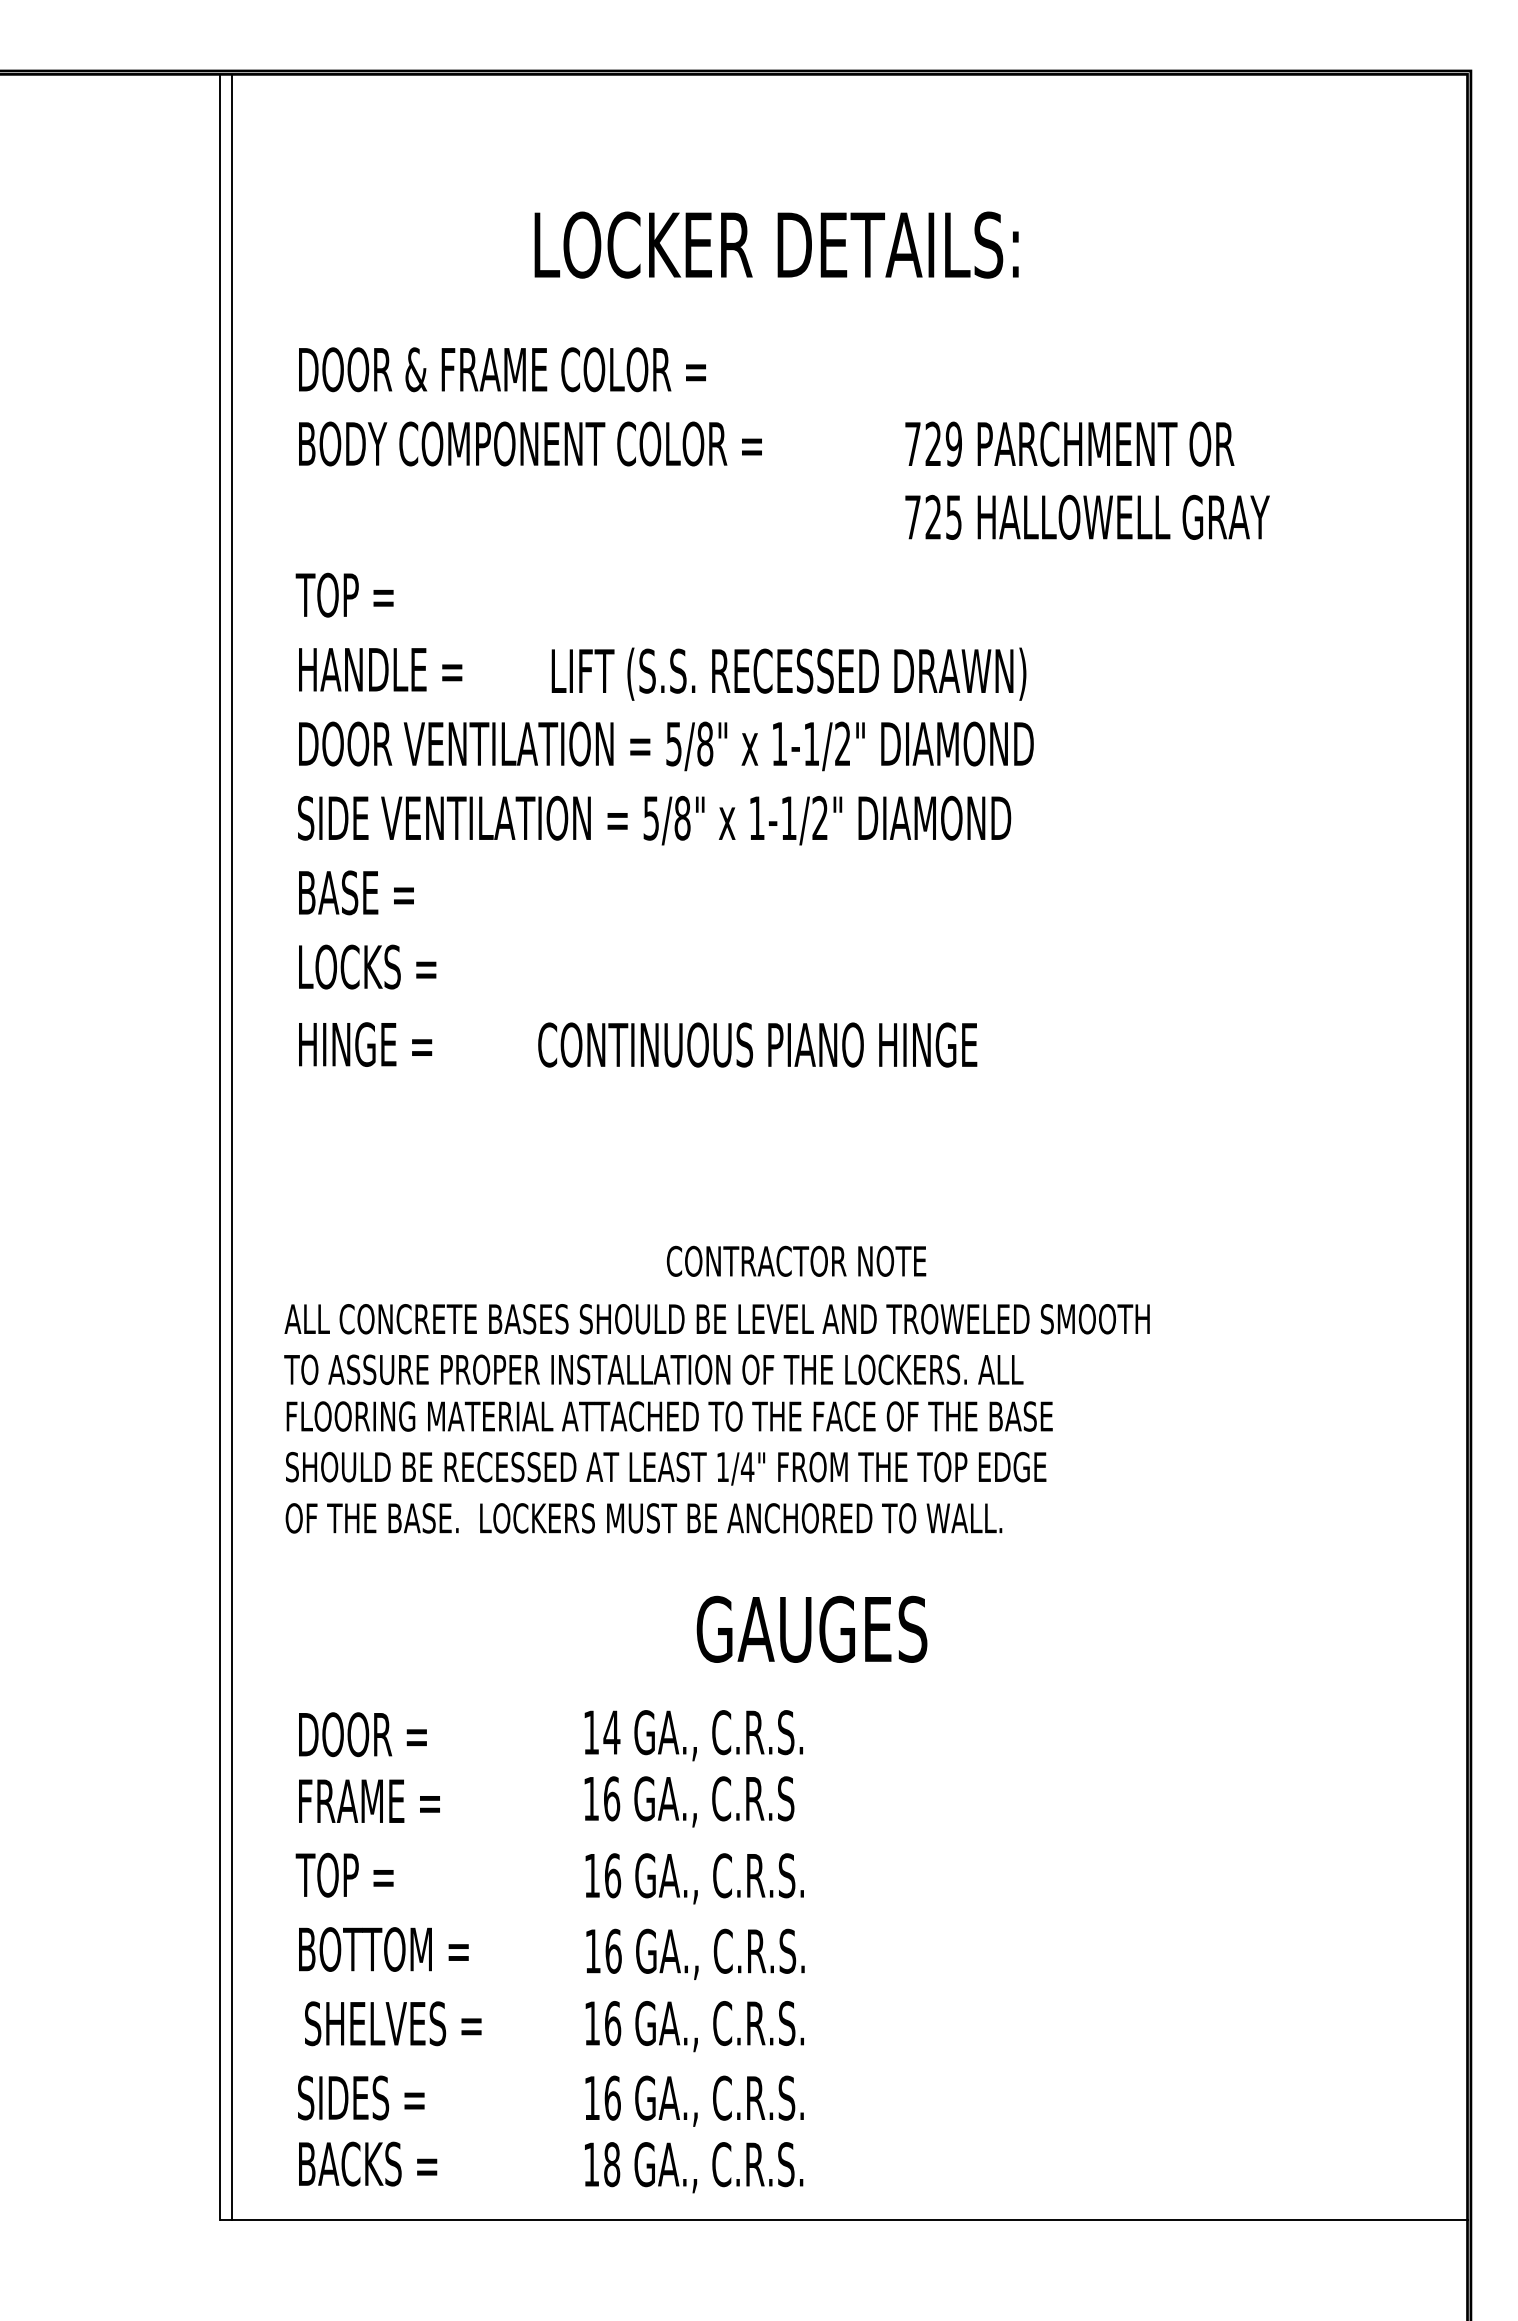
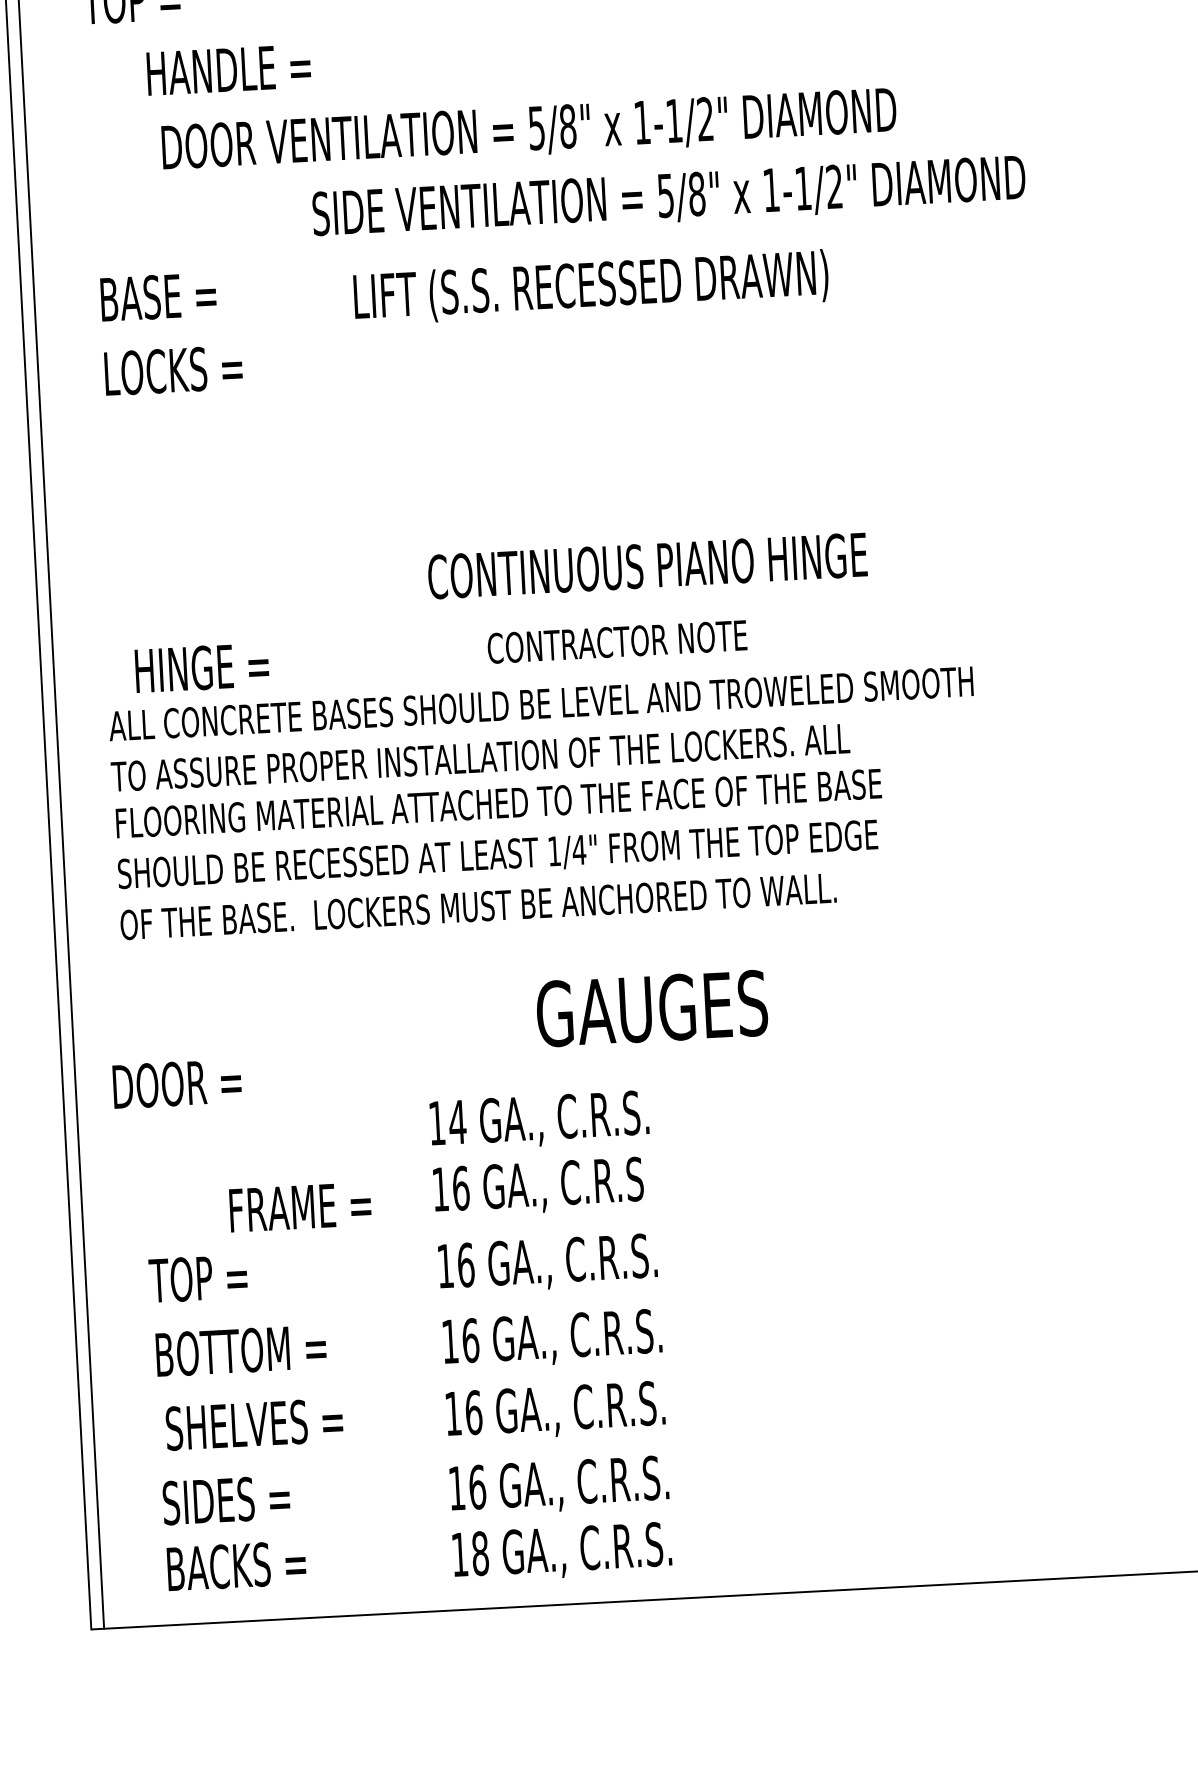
text: (380, 669) -> (228, 69), moved
text: (788, 673) -> (590, 287), moved
text: (666, 746) -> (529, 131), moved
text: (654, 820) -> (669, 197), moved
text: (365, 1044) -> (202, 667), moved
text: (757, 1044) -> (647, 565), moved
text: (362, 1734) -> (176, 1083), moved
text: (369, 1800) -> (300, 1206), moved

